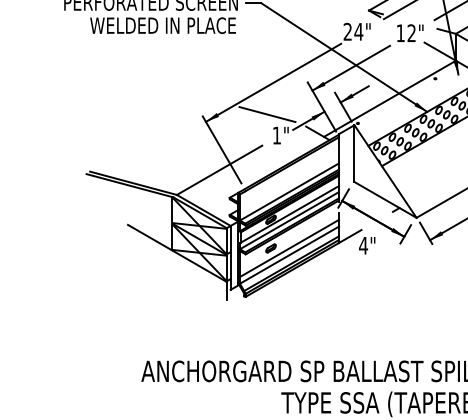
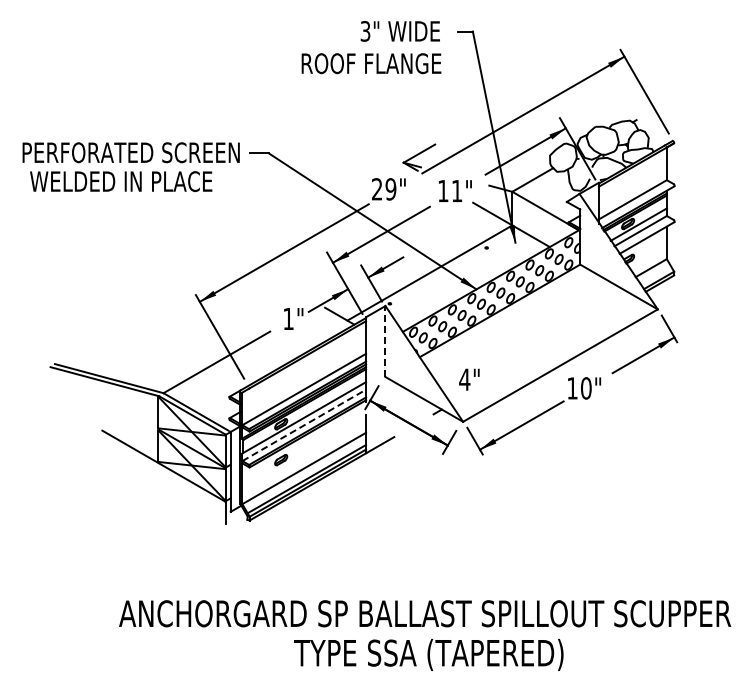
text: (163, 25) -> (121, 181), moved
text: (358, 32) -> (390, 189), 24" -> 29"
text: (411, 32) -> (456, 190), 12" -> 11"
line: (267, 114) -> (276, 292), removed
line: (354, 153) -> (385, 341), solid -> dashed
line: (289, 220) -> (304, 425), solid -> dashed
text: (367, 245) -> (469, 379), moved
line: (289, 247) -> (304, 459), removed

